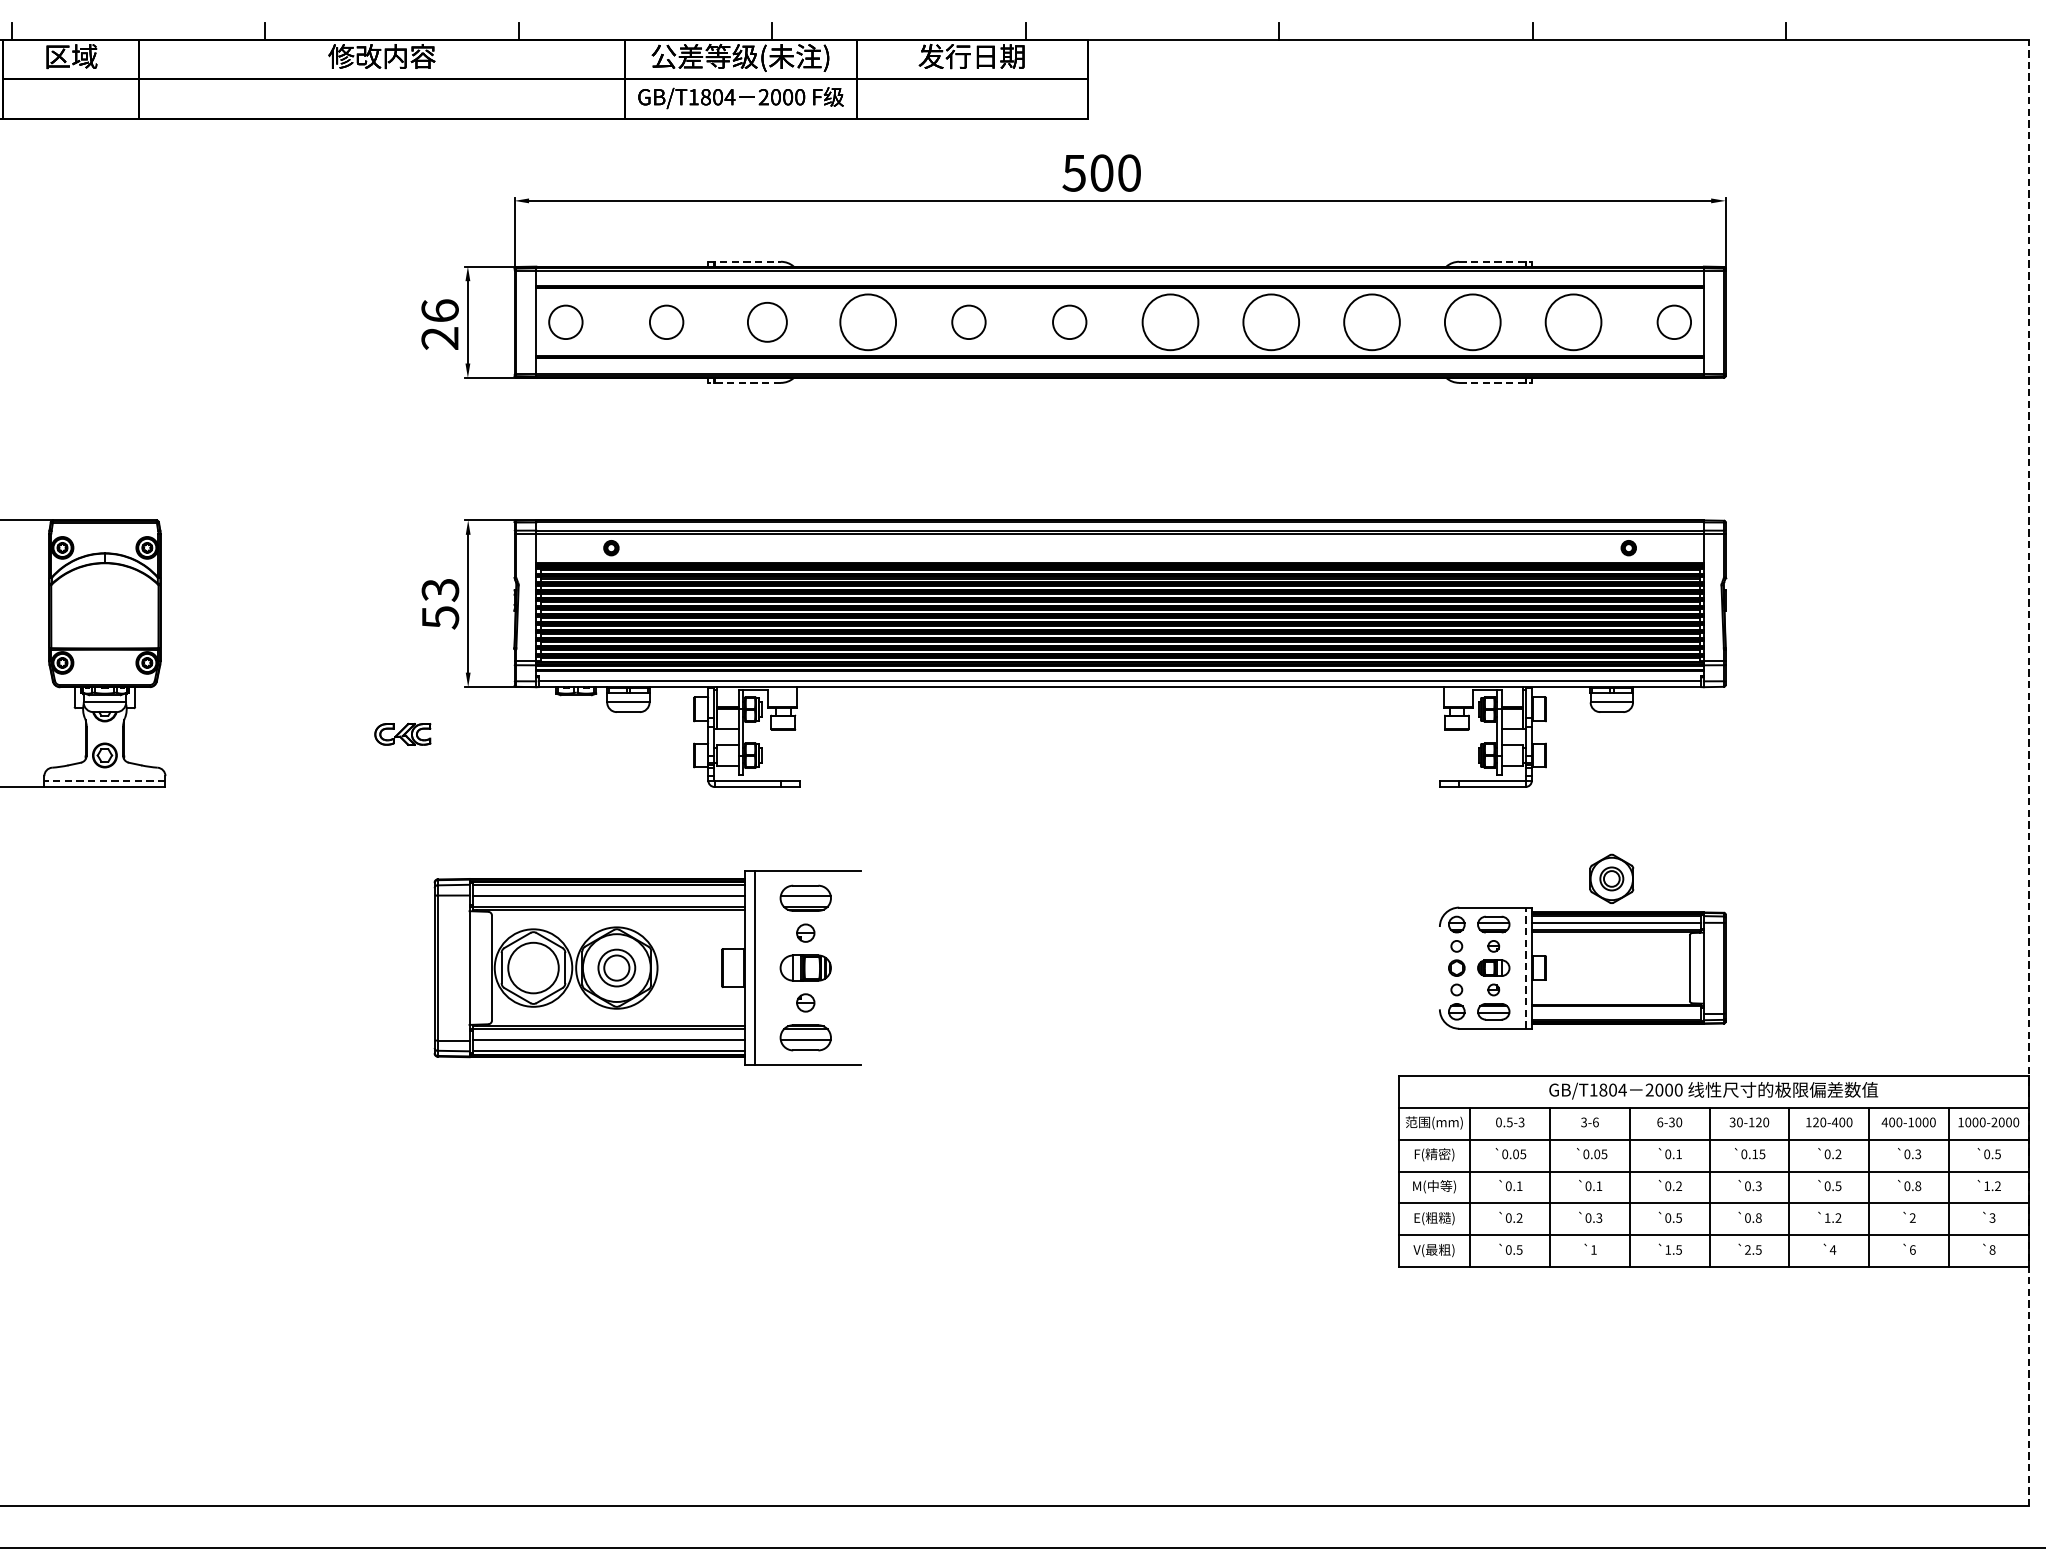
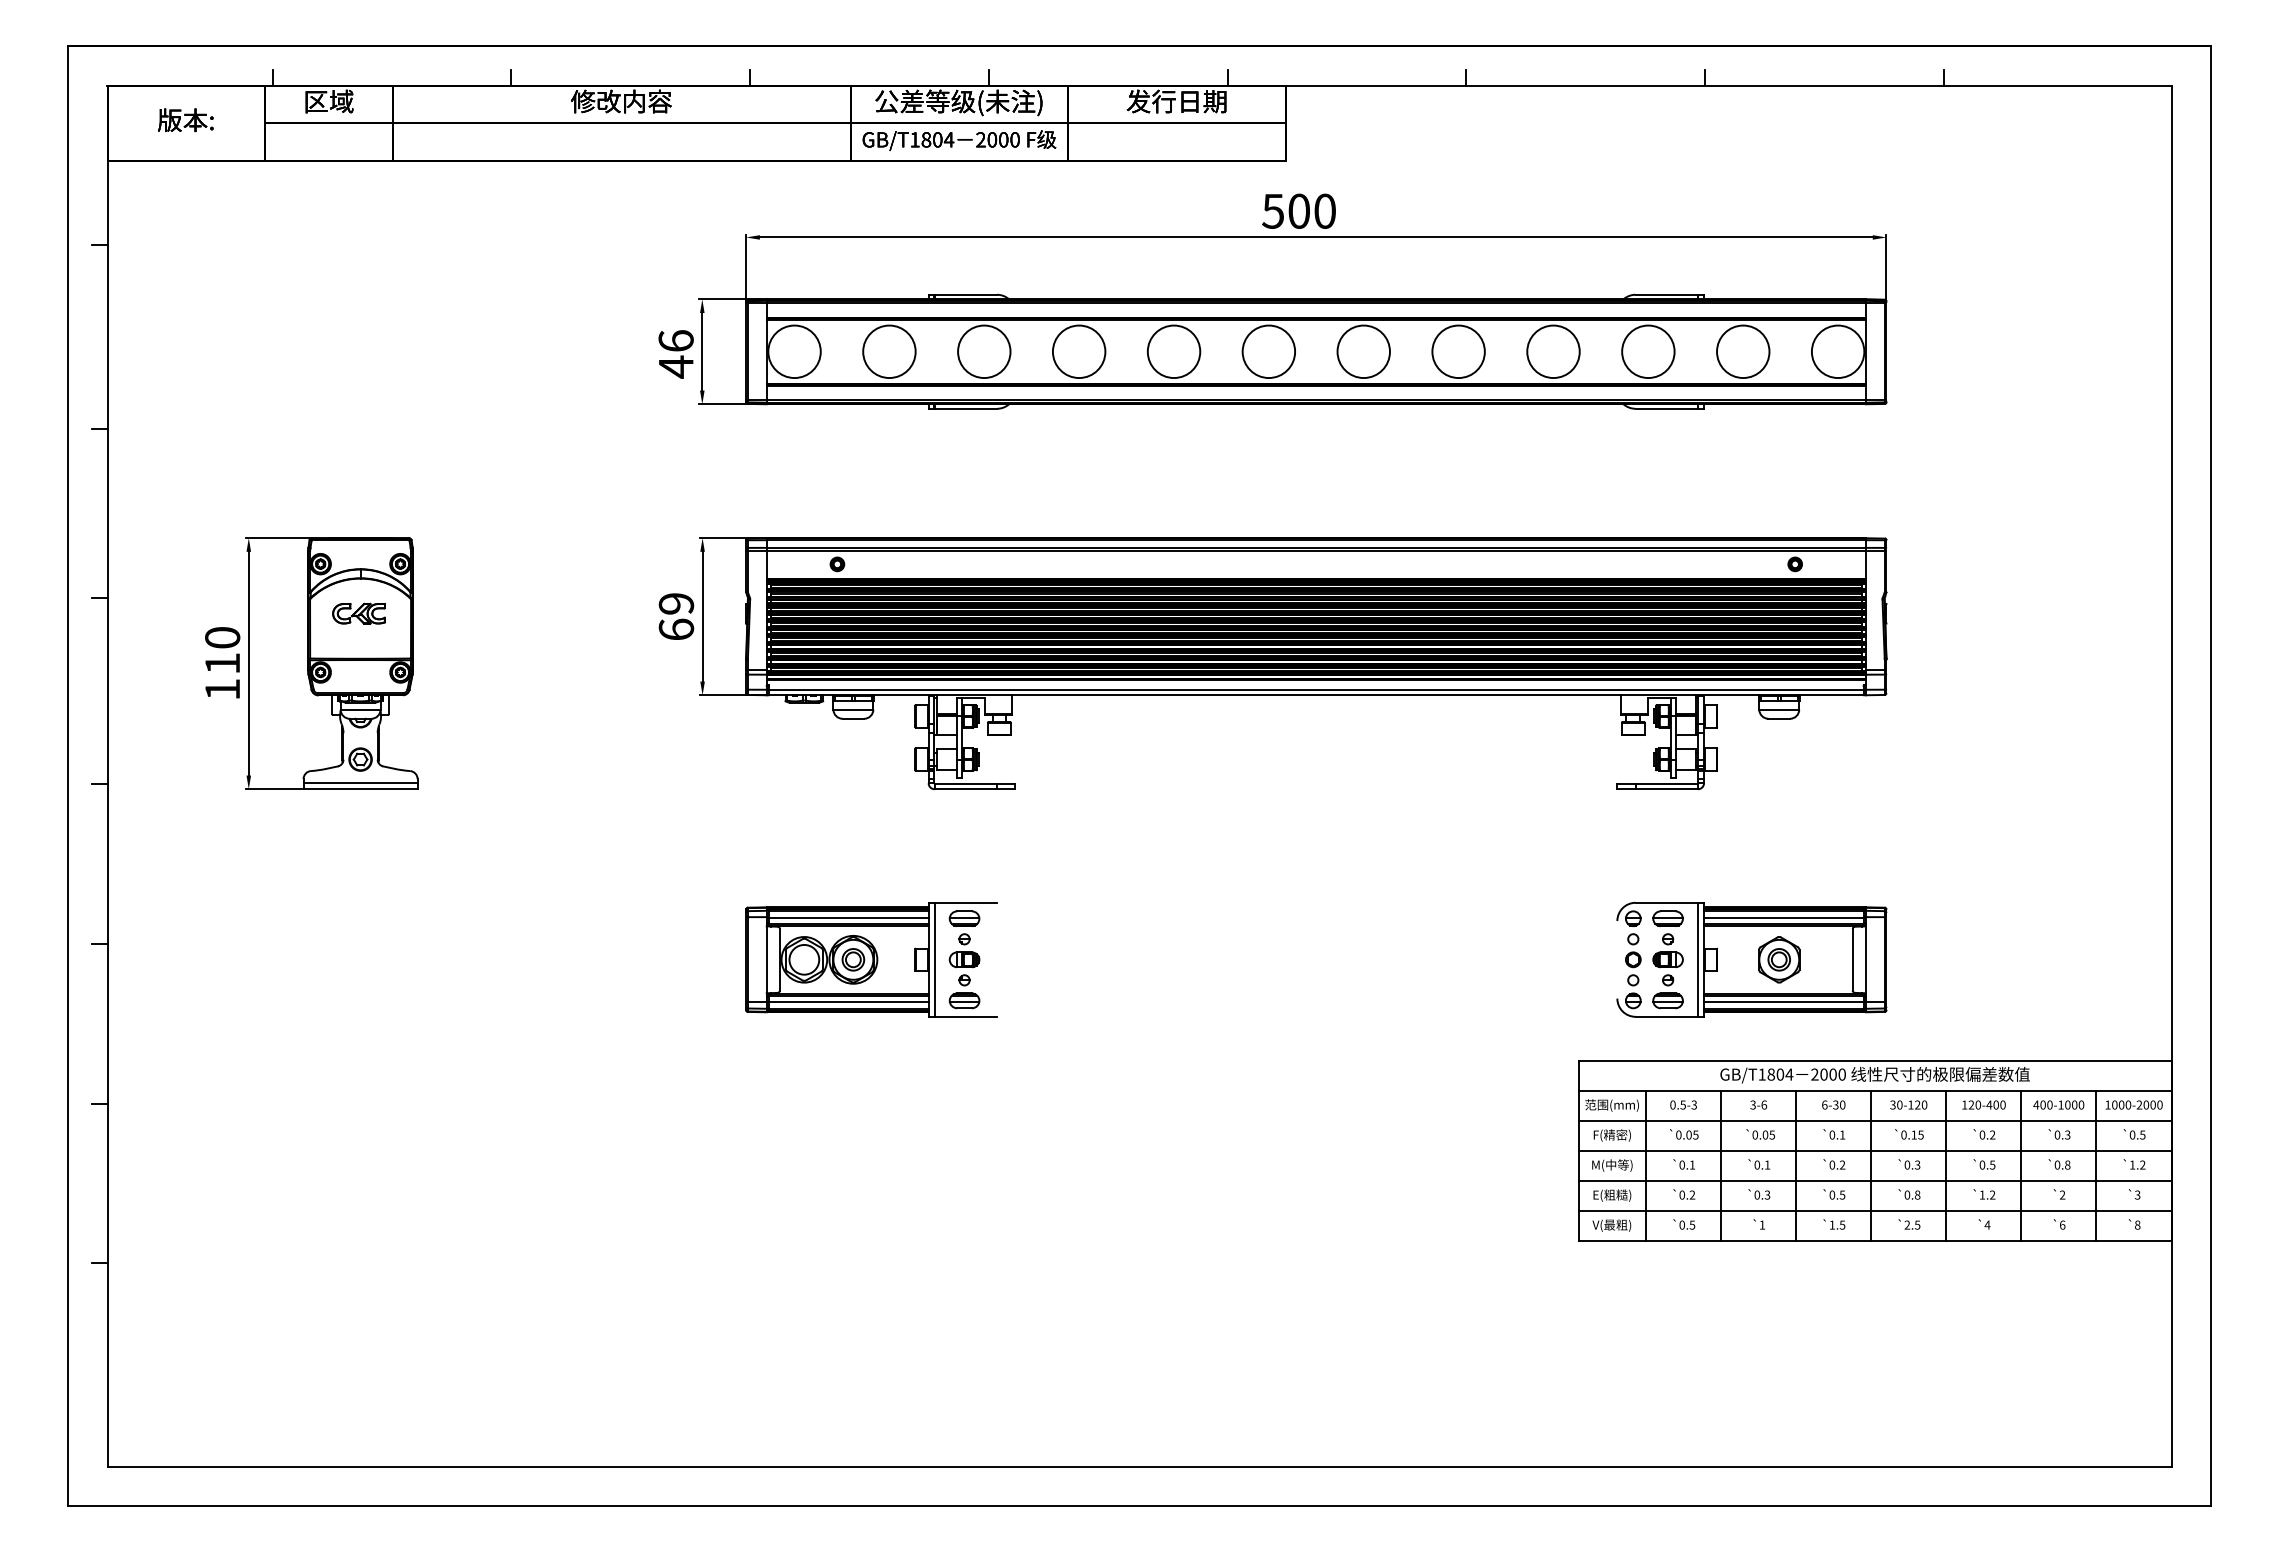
line: (745, 261) -> (963, 294), dashed -> solid
line: (1496, 261) -> (1670, 294), dashed -> solid
circle: (565, 322) -> (794, 351), size x1.67
circle: (666, 322) -> (889, 351), size x1.67
circle: (767, 322) -> (984, 351), size x1.43
circle: (968, 322) -> (1173, 351), size x1.67
circle: (1069, 322) -> (1268, 351), size x1.67
circle: (1673, 322) -> (1837, 351), size x1.67
text: (439, 337) -> (675, 366), 26 -> 46
line: (744, 382) -> (962, 408), dashed -> solid
line: (1496, 382) -> (1670, 408), dashed -> solid
text: (440, 604) -> (676, 617), 53 -> 69
part: (402, 734) -> (358, 613), moved
line: (2028, 772) -> (2171, 775), dashed -> solid
line: (104, 780) -> (360, 783), dashed -> solid
part: (1612, 878) -> (1779, 959), moved
part: (647, 967) -> (871, 959), size x0.62
line: (1526, 967) -> (1698, 959), dashed -> solid
line: (1616, 1013) -> (1783, 1002), added

